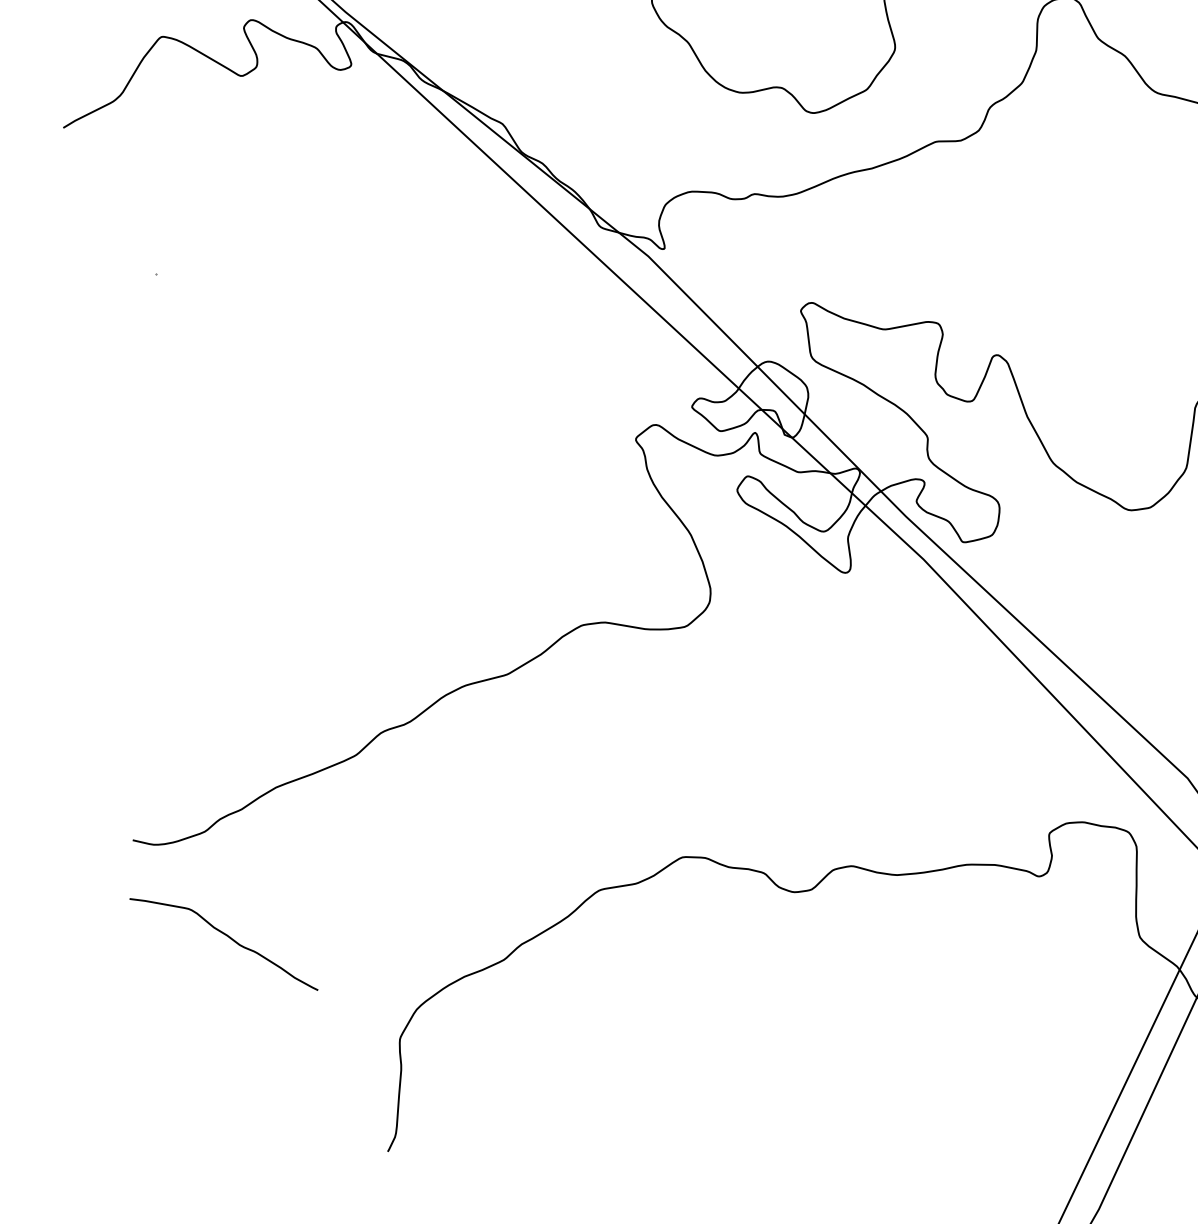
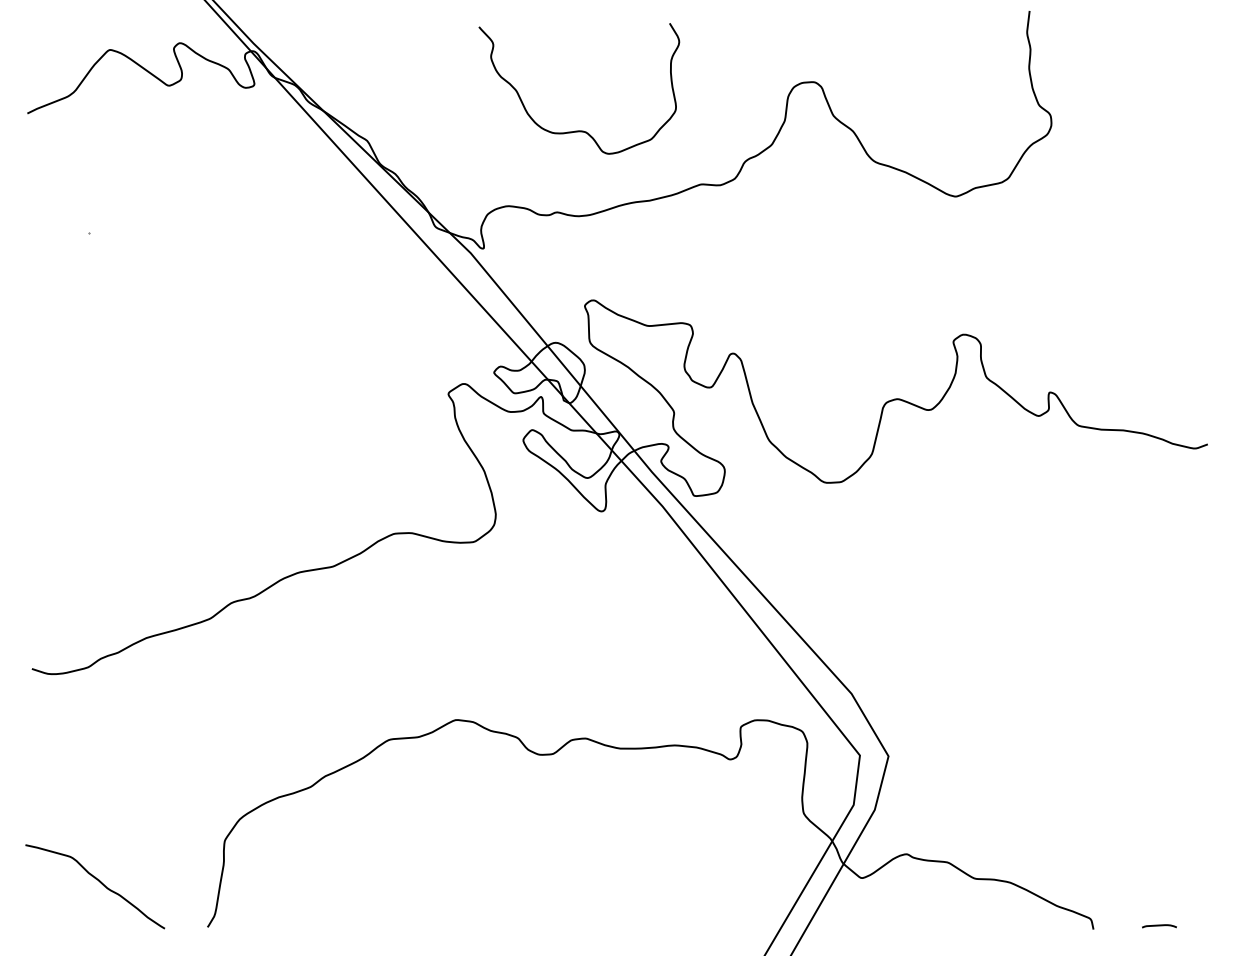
curve: (228, 938) -> (99, 882), moved

